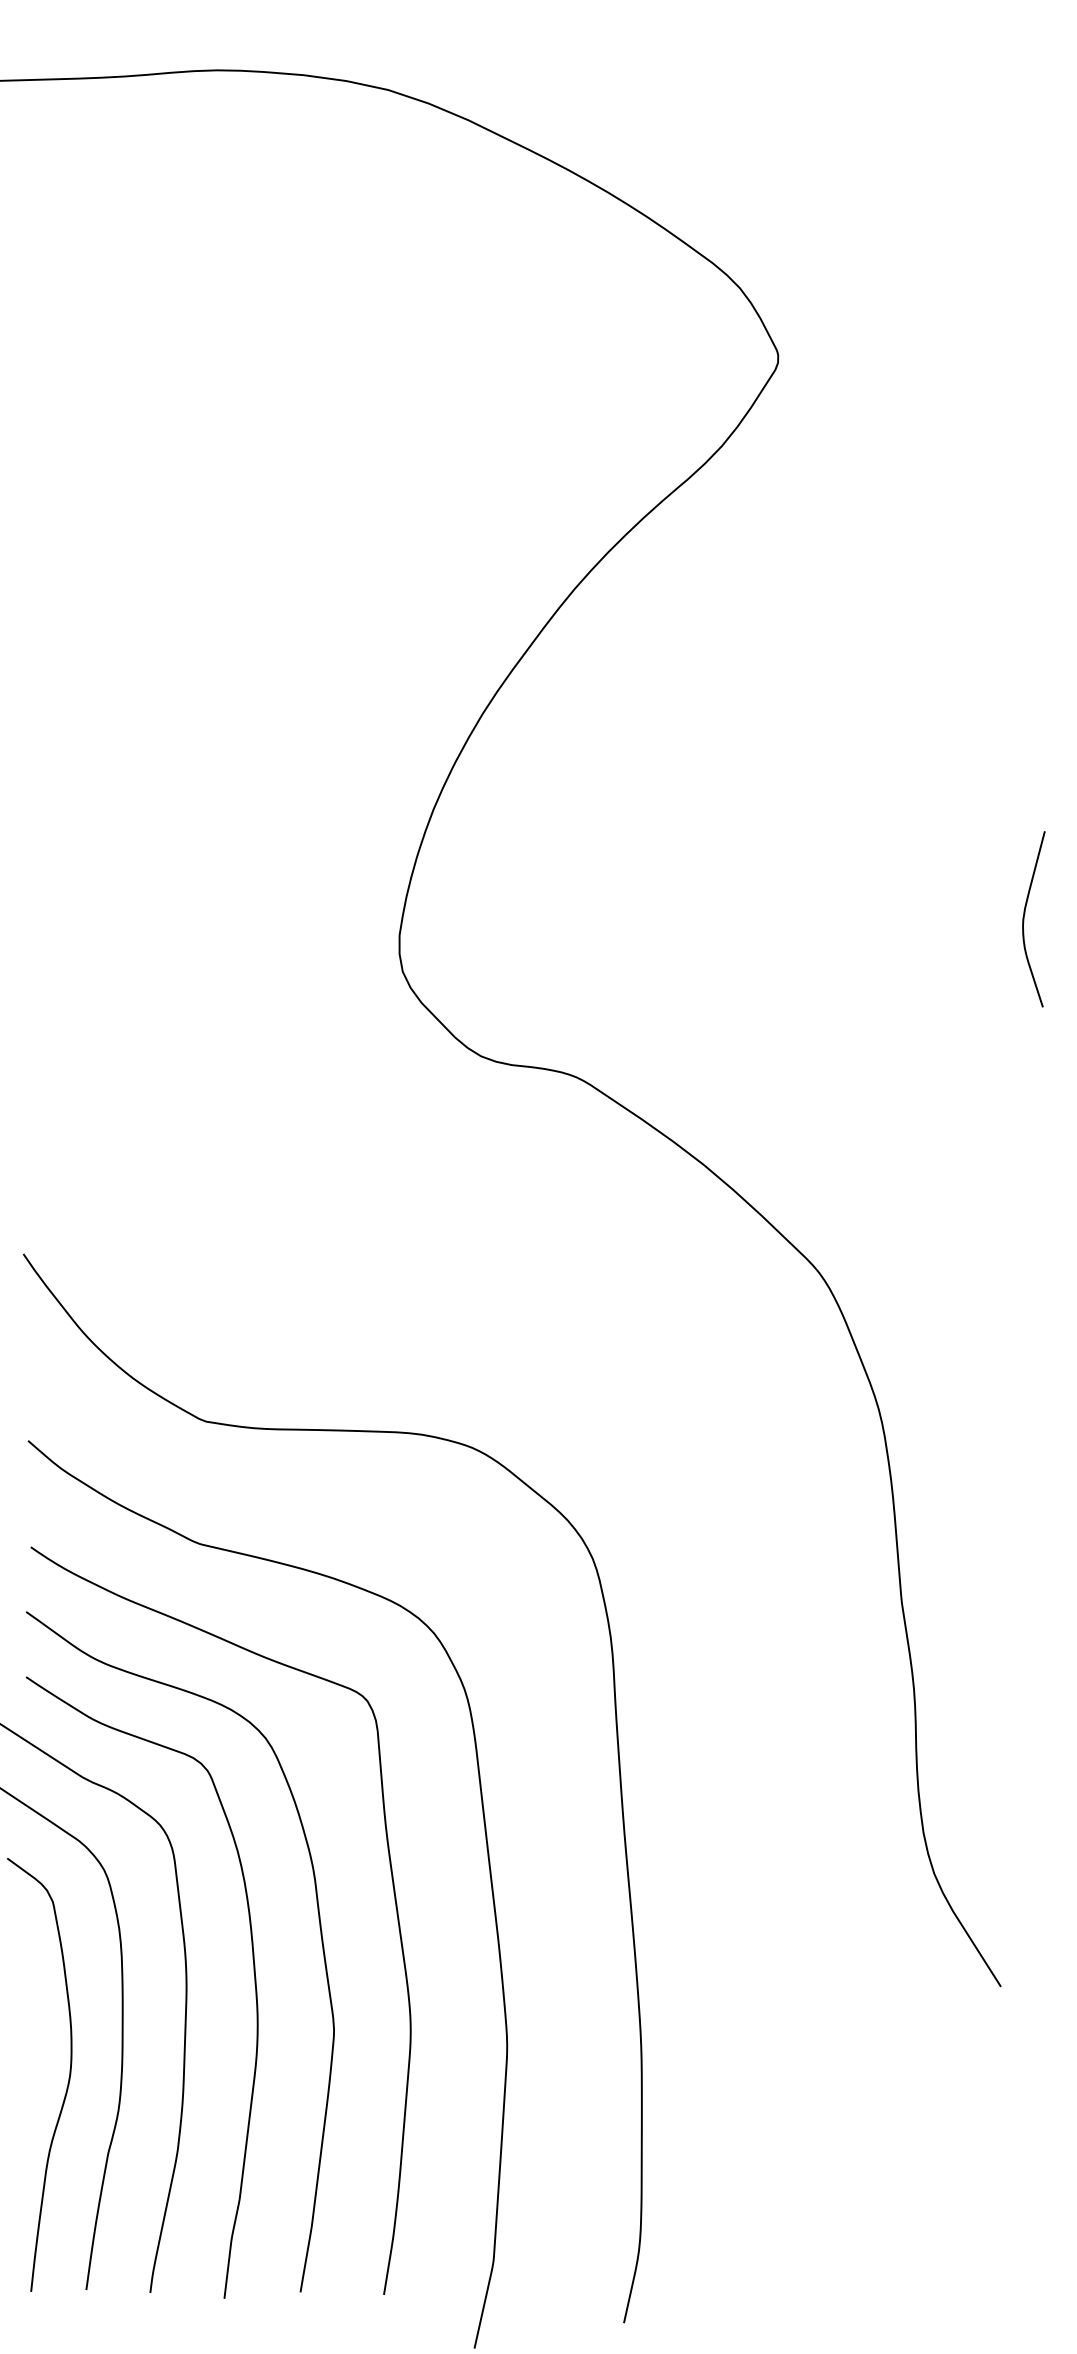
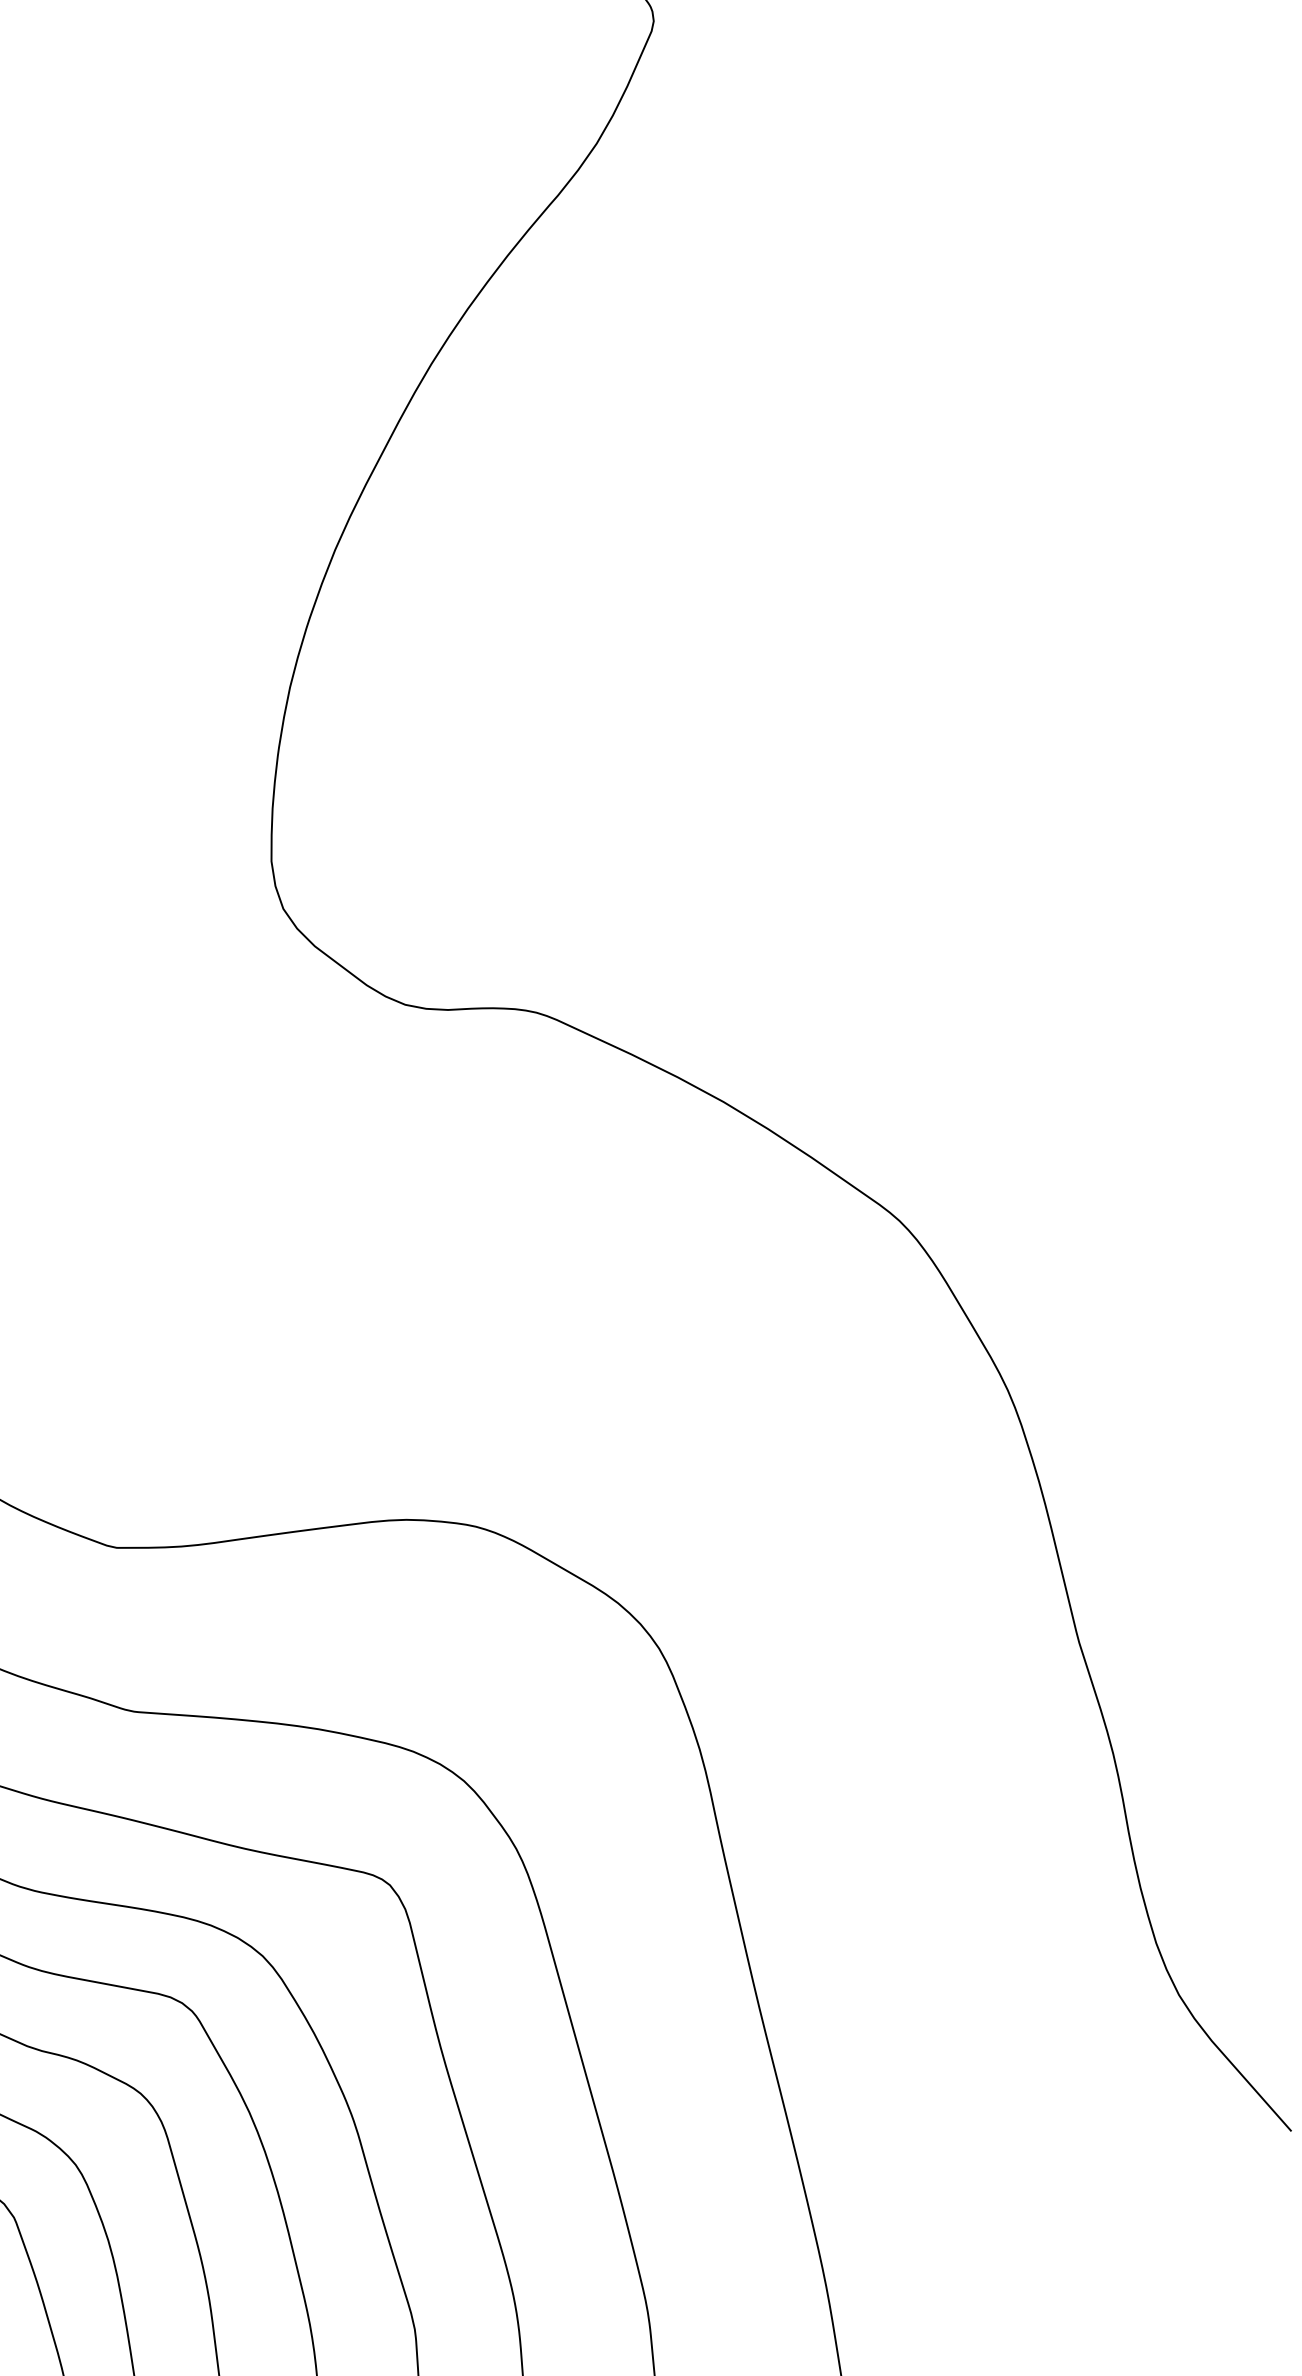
curve: (1024, 919) -> (1098, 708), removed

